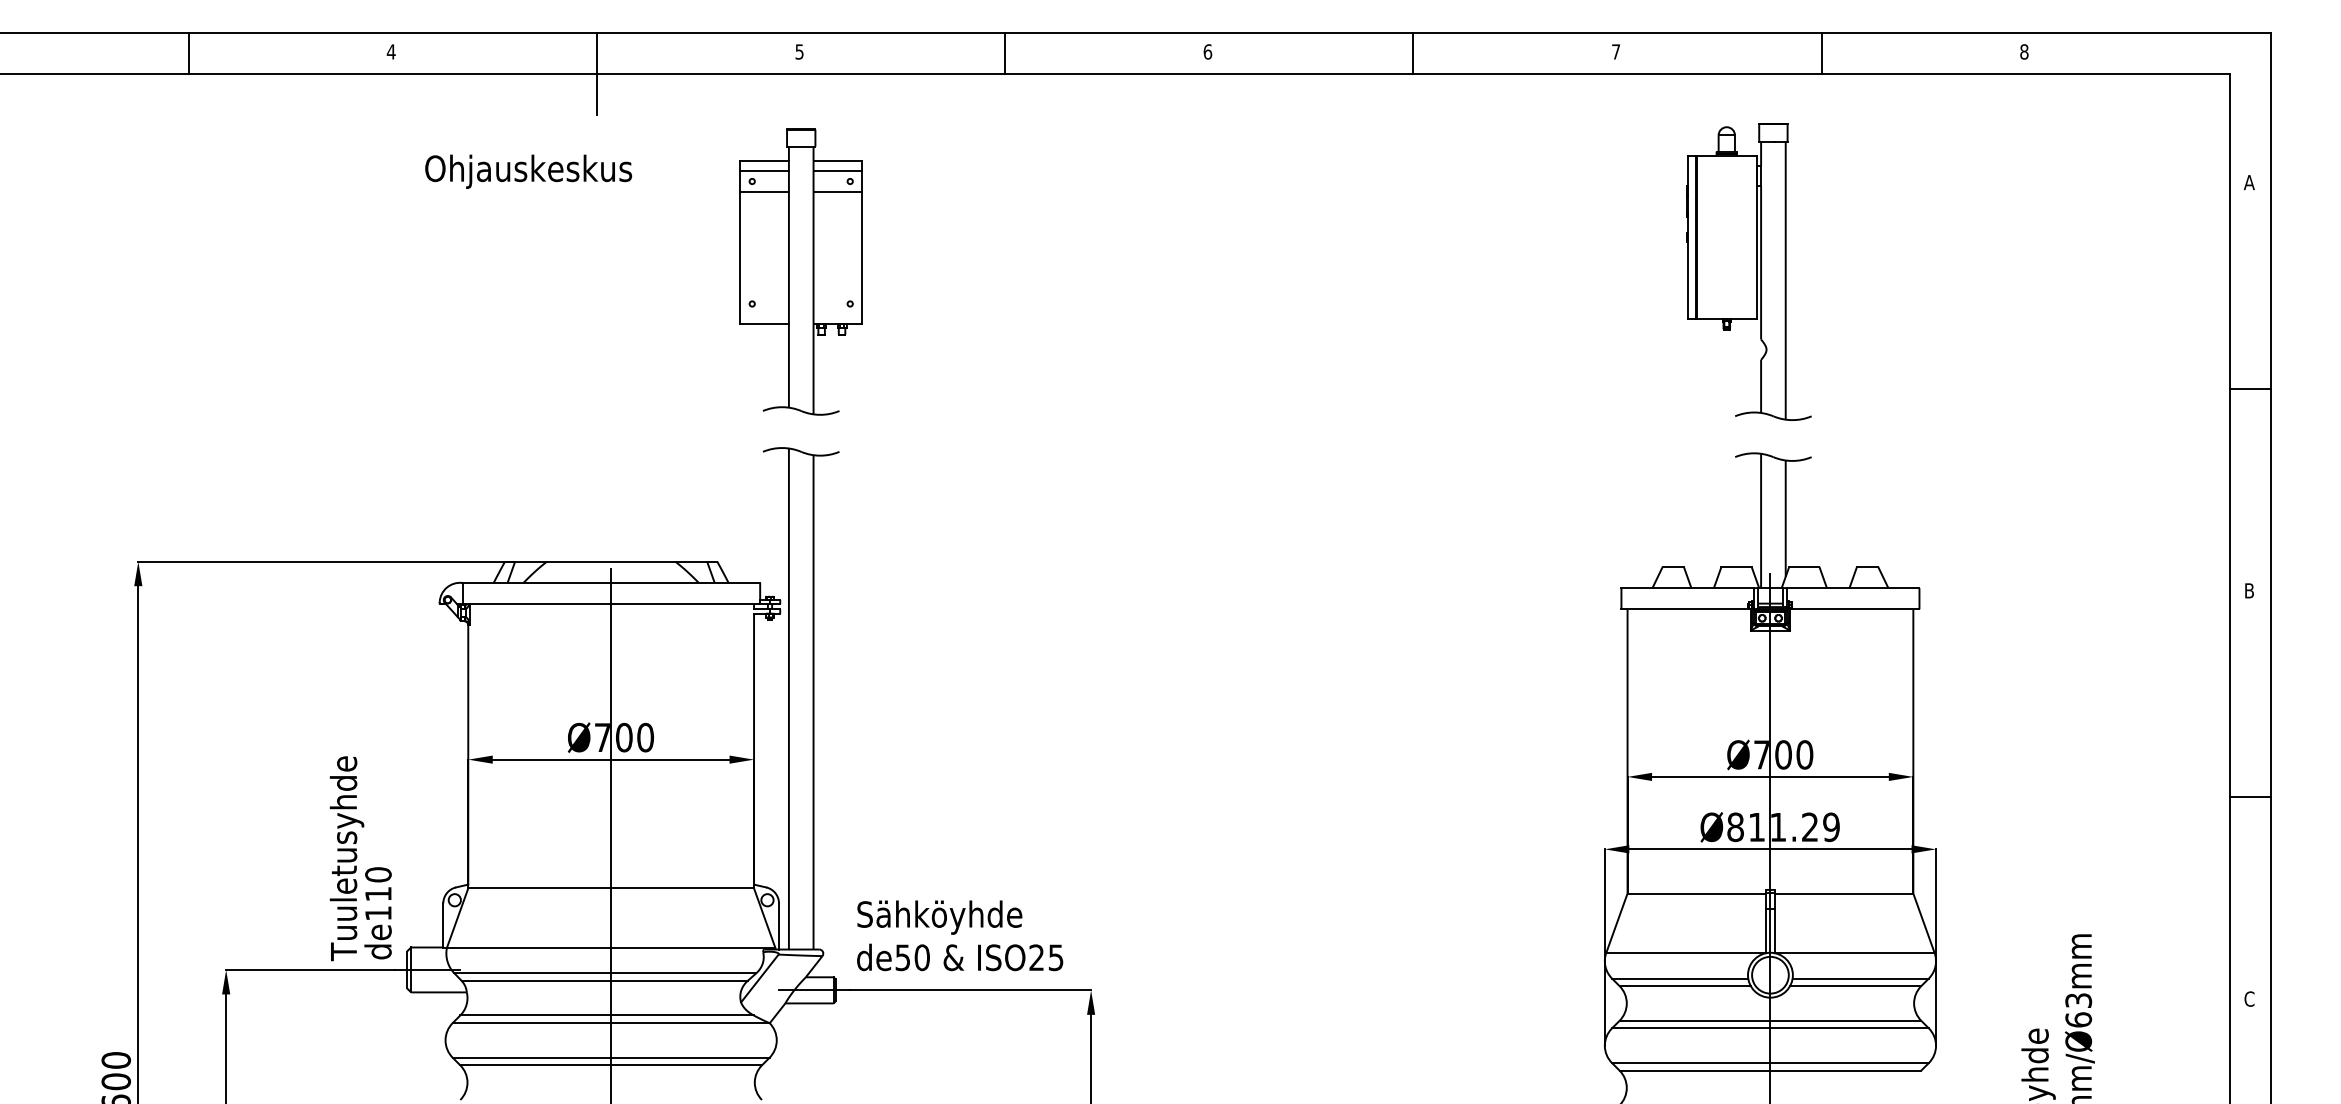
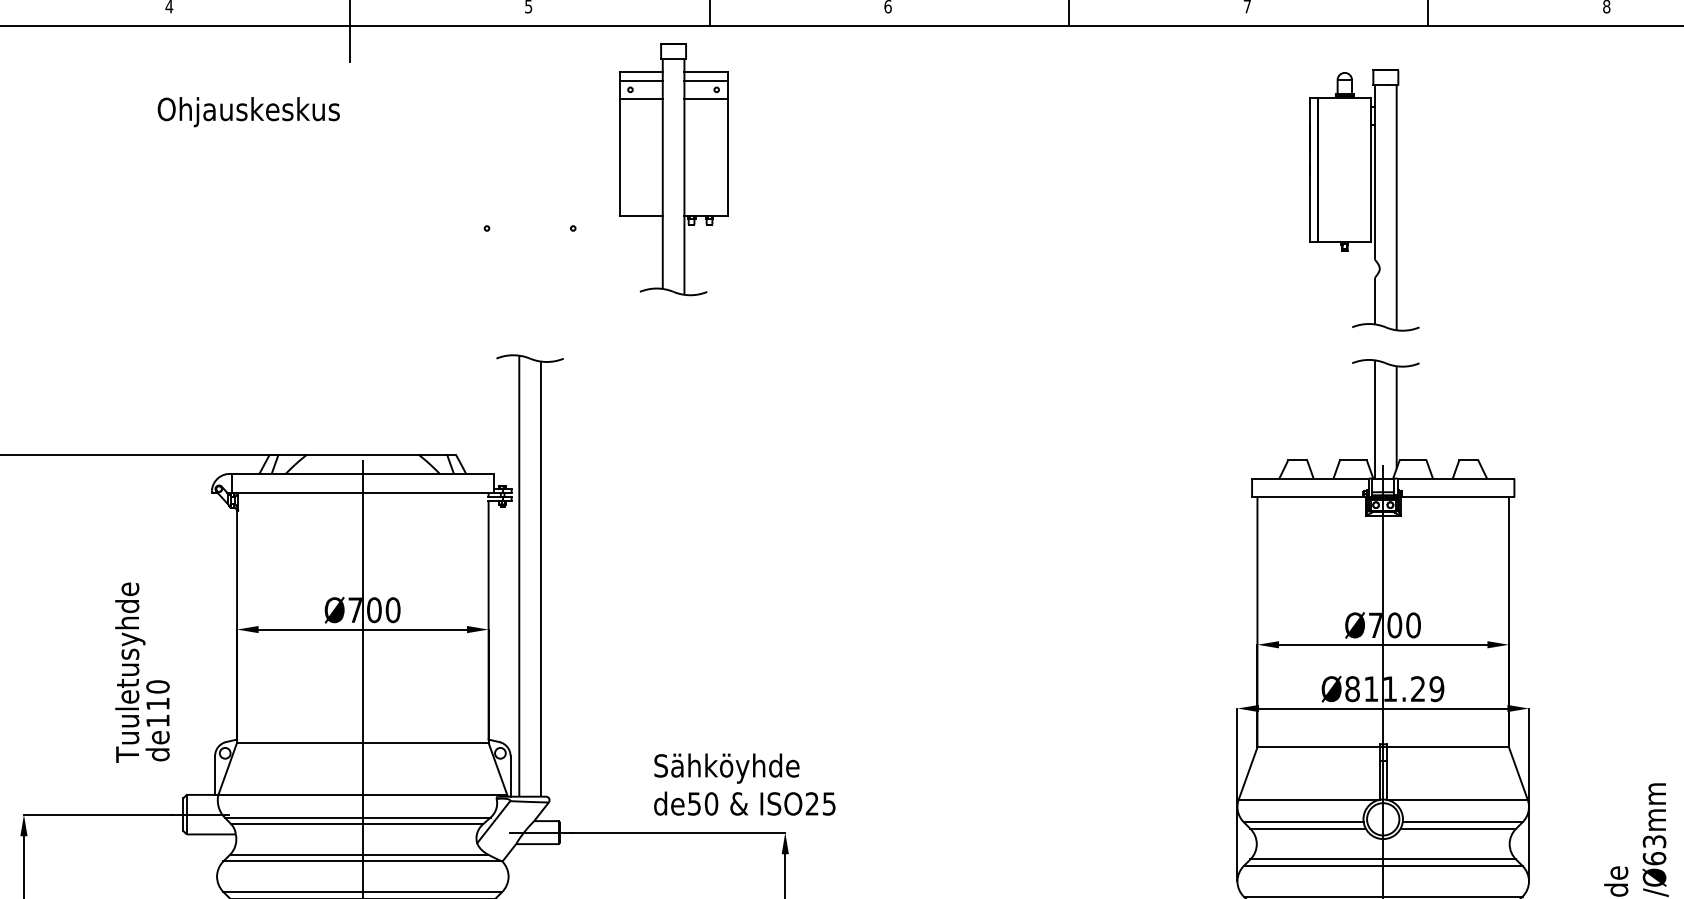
text: (528, 171) -> (248, 111), moved
part: (800, 271) -> (672, 169), moved
text: (360, 858) -> (142, 672), moved
text: (960, 935) -> (745, 784), moved

